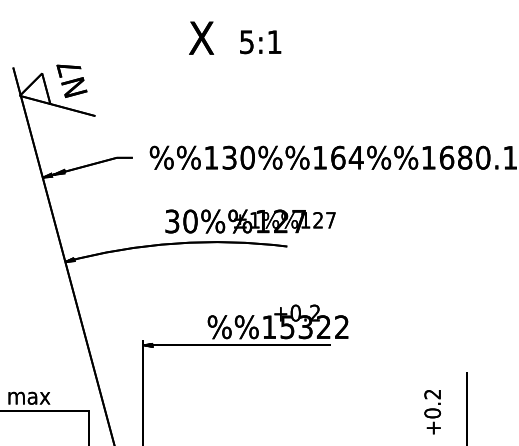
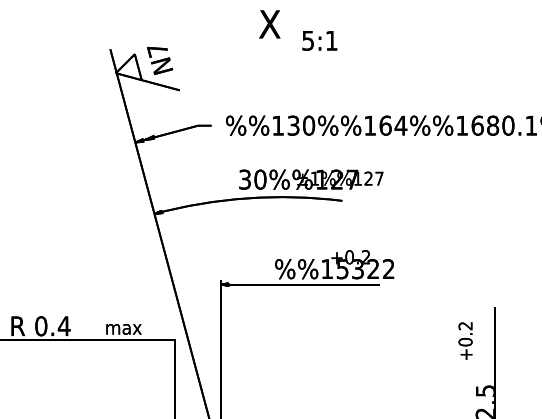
text: (260, 41) -> (319, 40), moved

